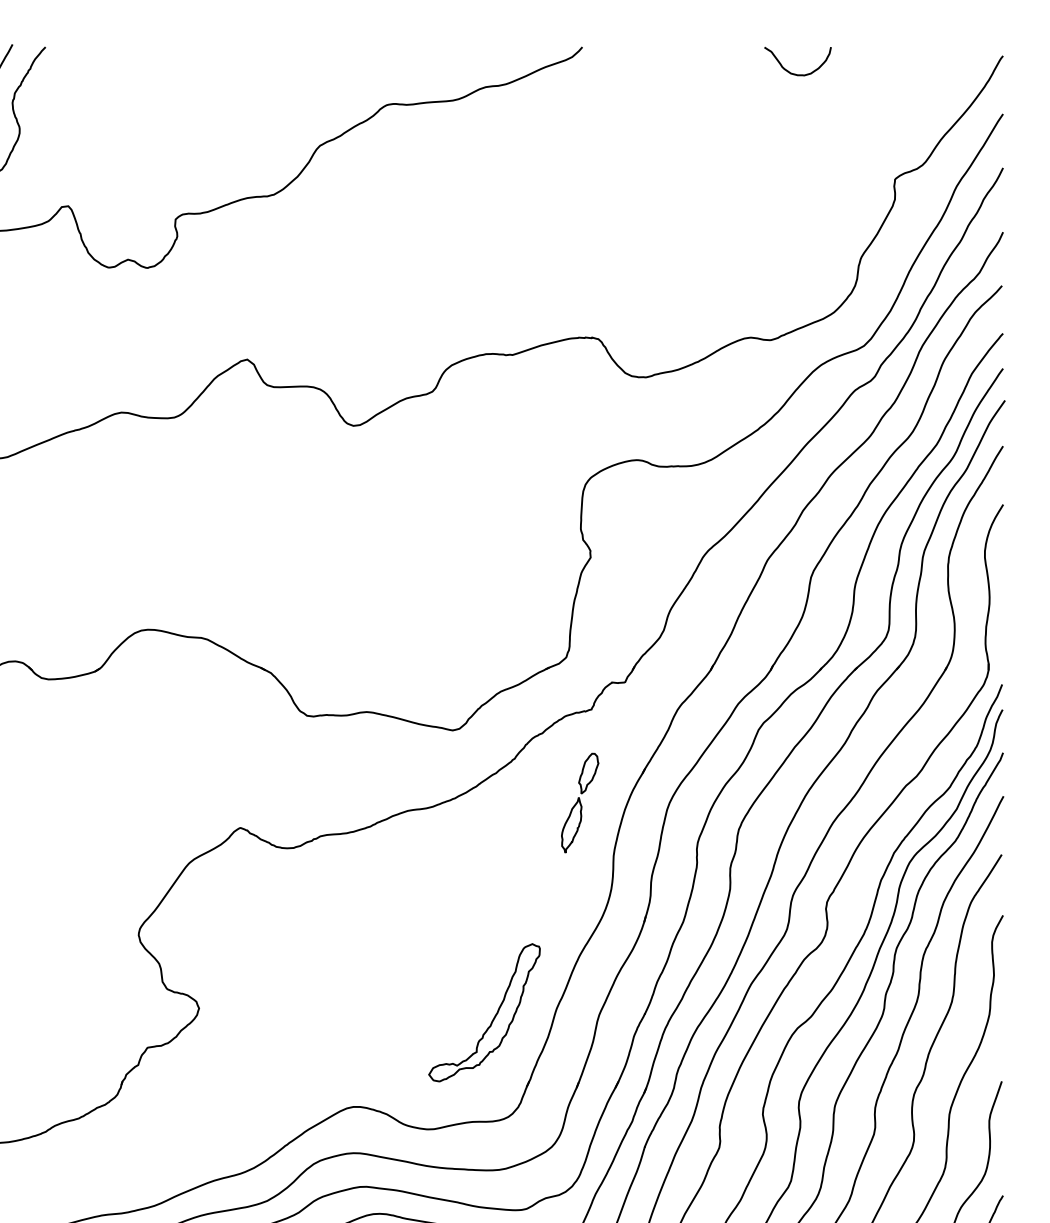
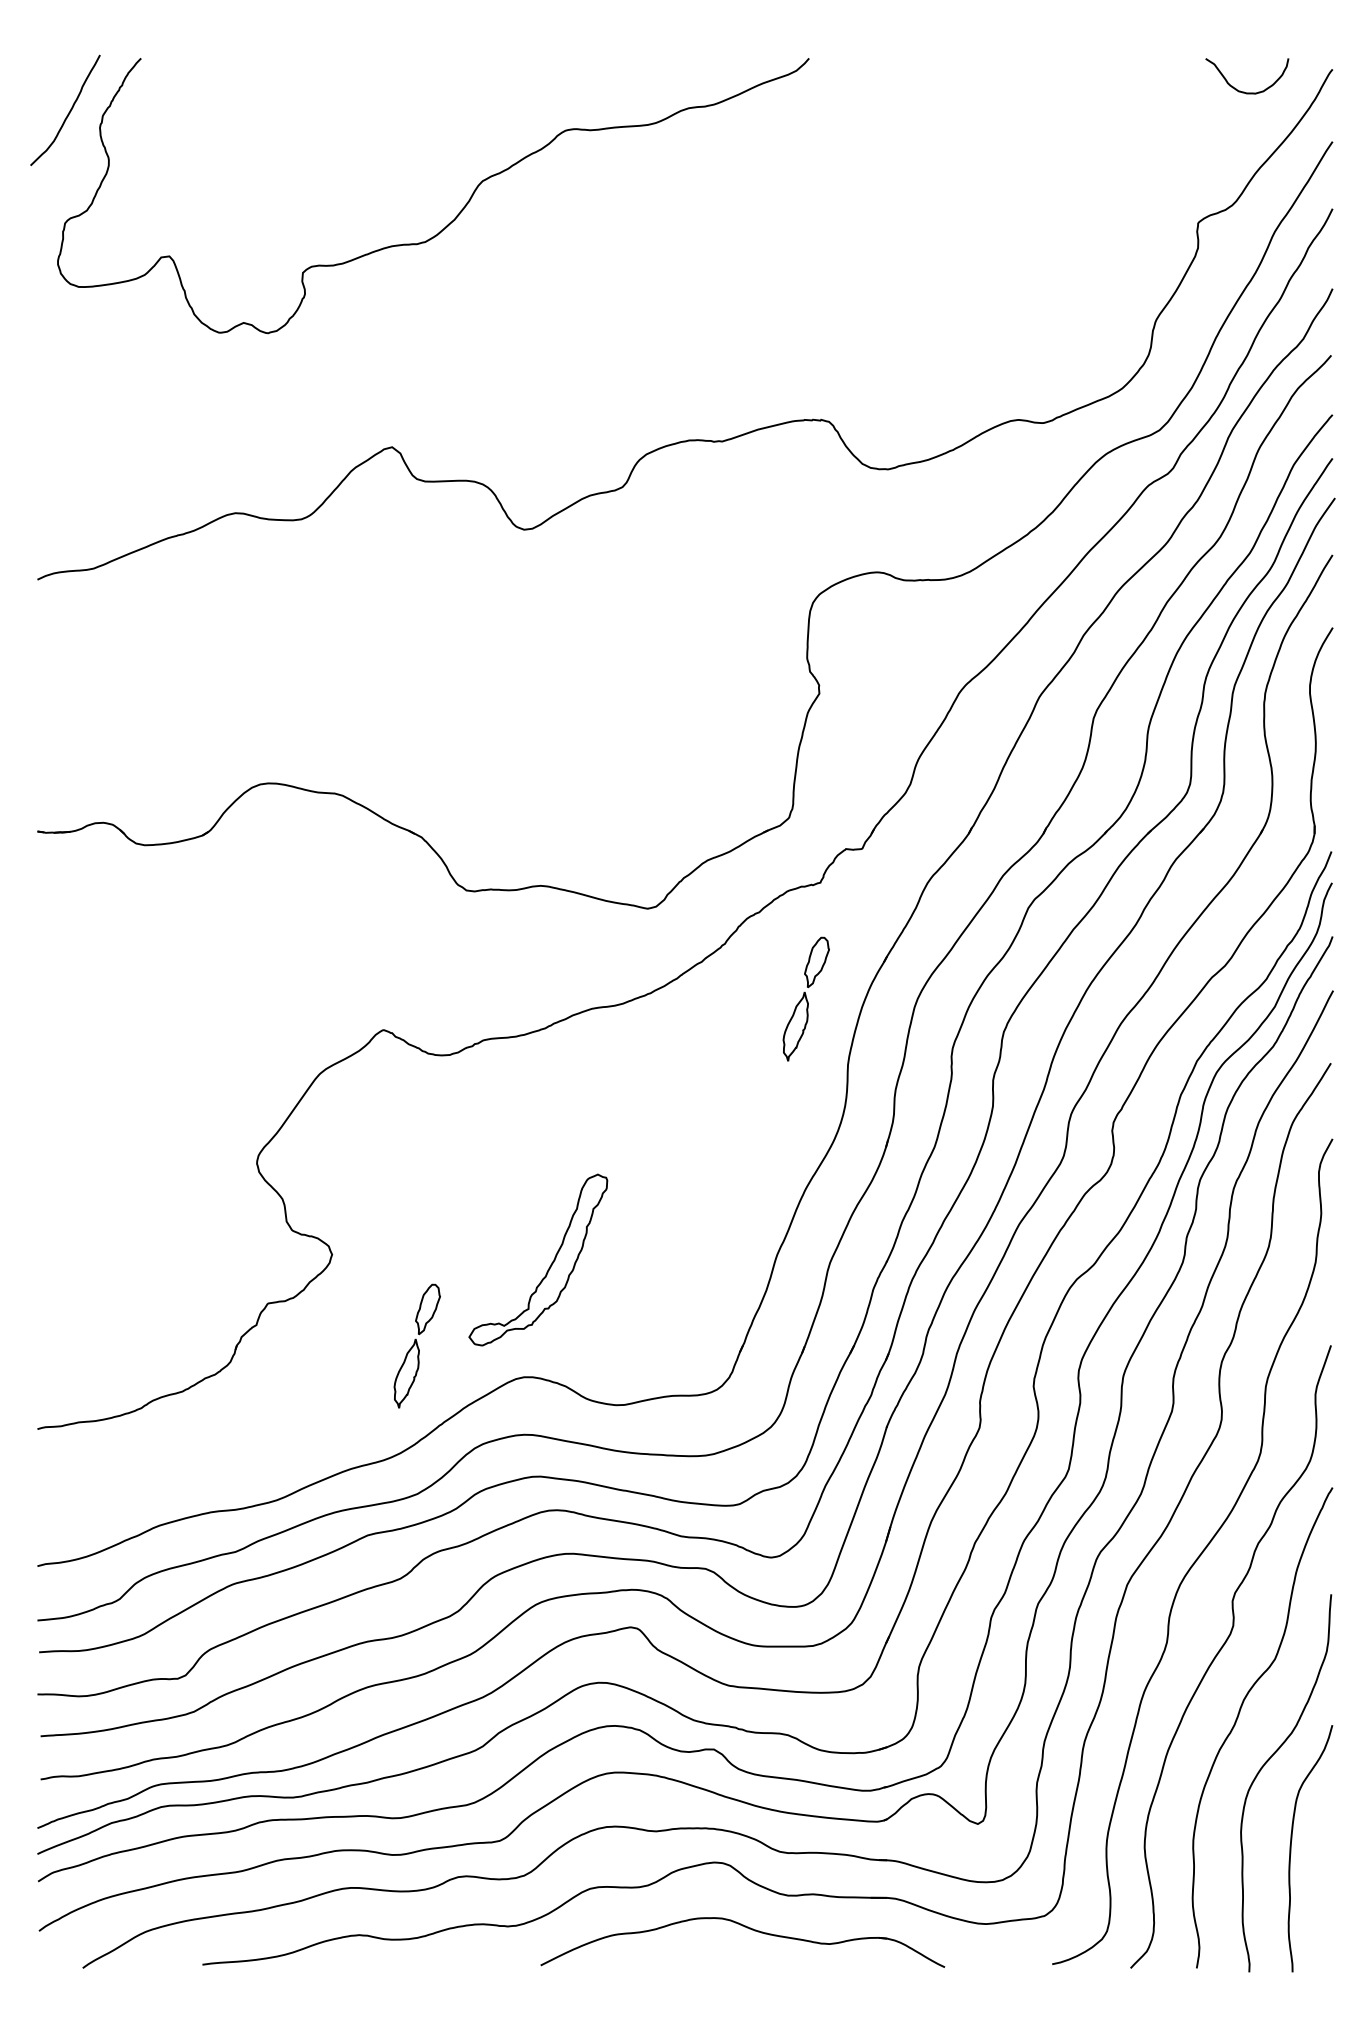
curve: (795, 73) -> (1244, 91), moved
part: (494, 1016) -> (550, 1264), moved
part: (266, 1081) -> (416, 1345), added

